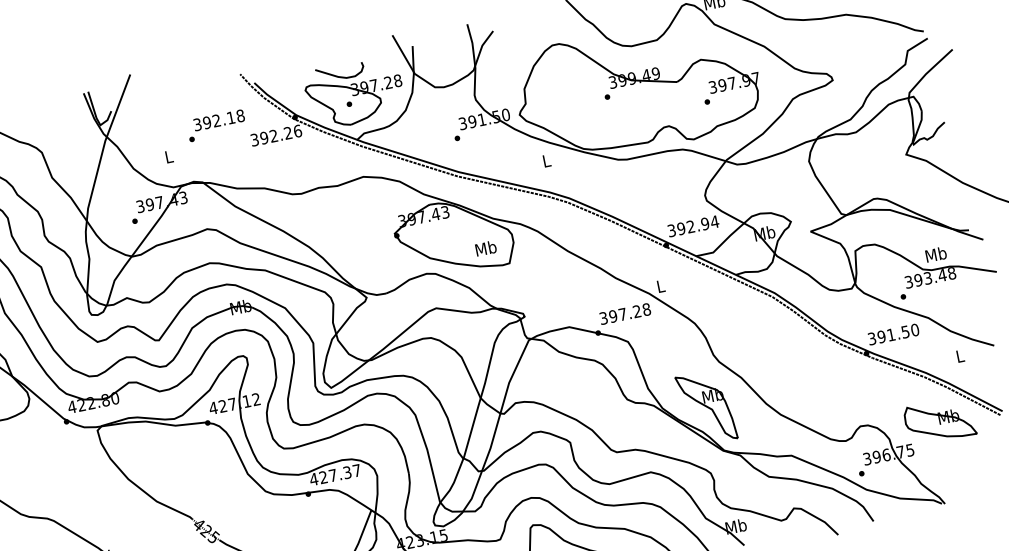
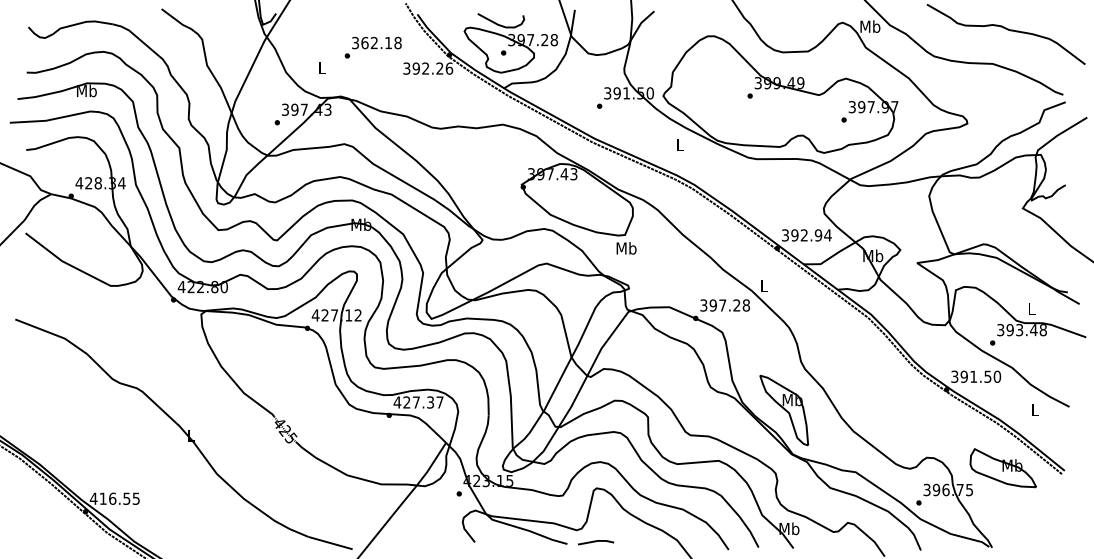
text: (206, 122) -> (364, 42), 392.18 -> 362.18
text: (486, 248) -> (626, 248), moved
text: (935, 253) -> (1031, 308), Mb -> L

